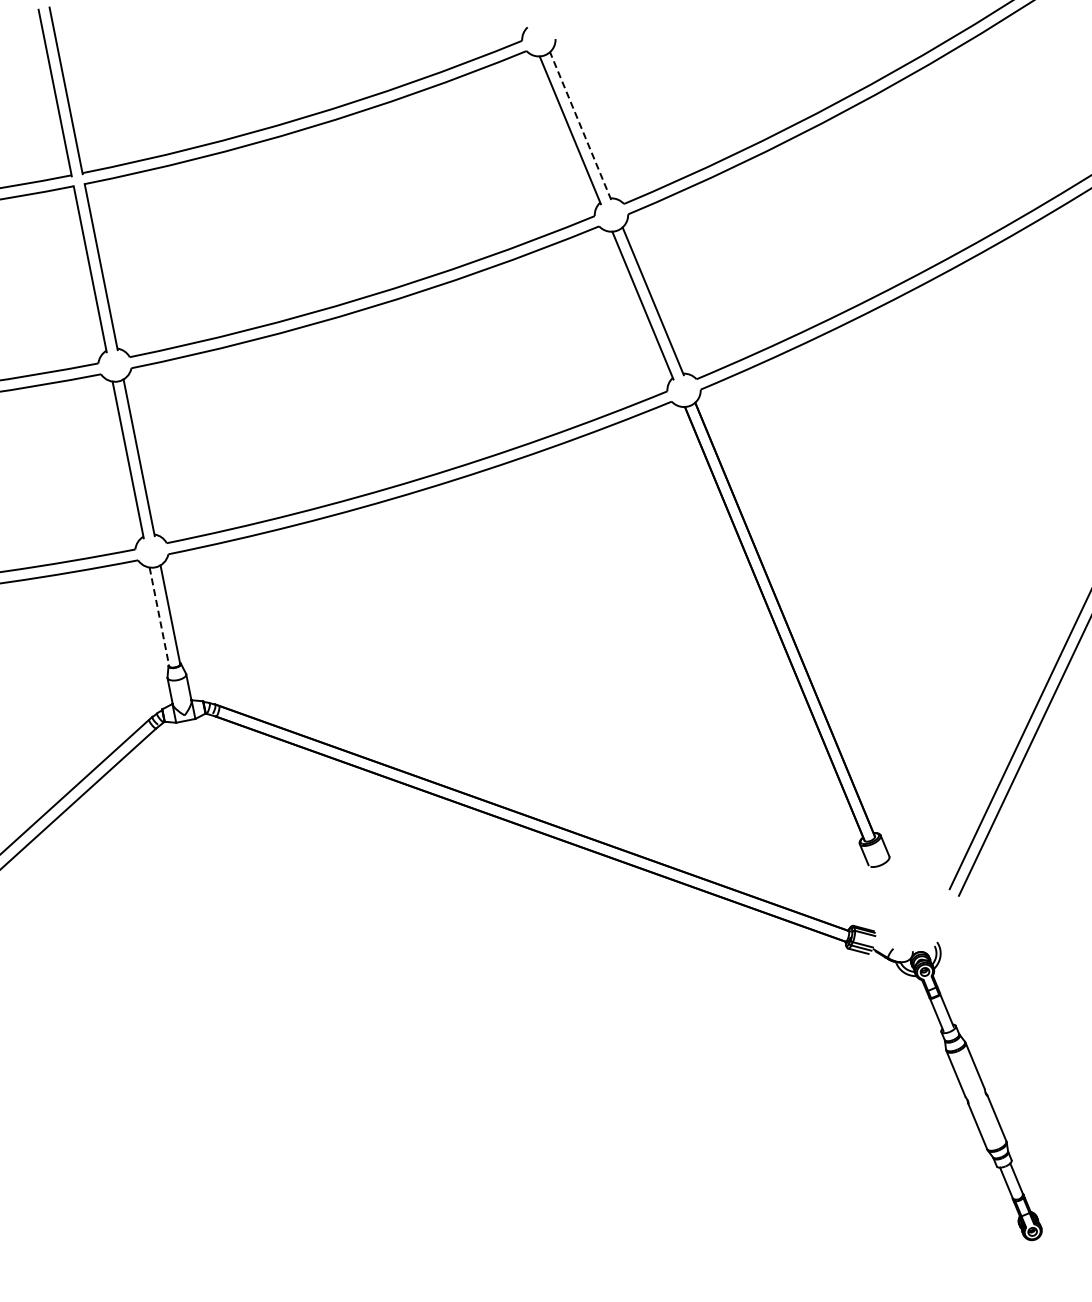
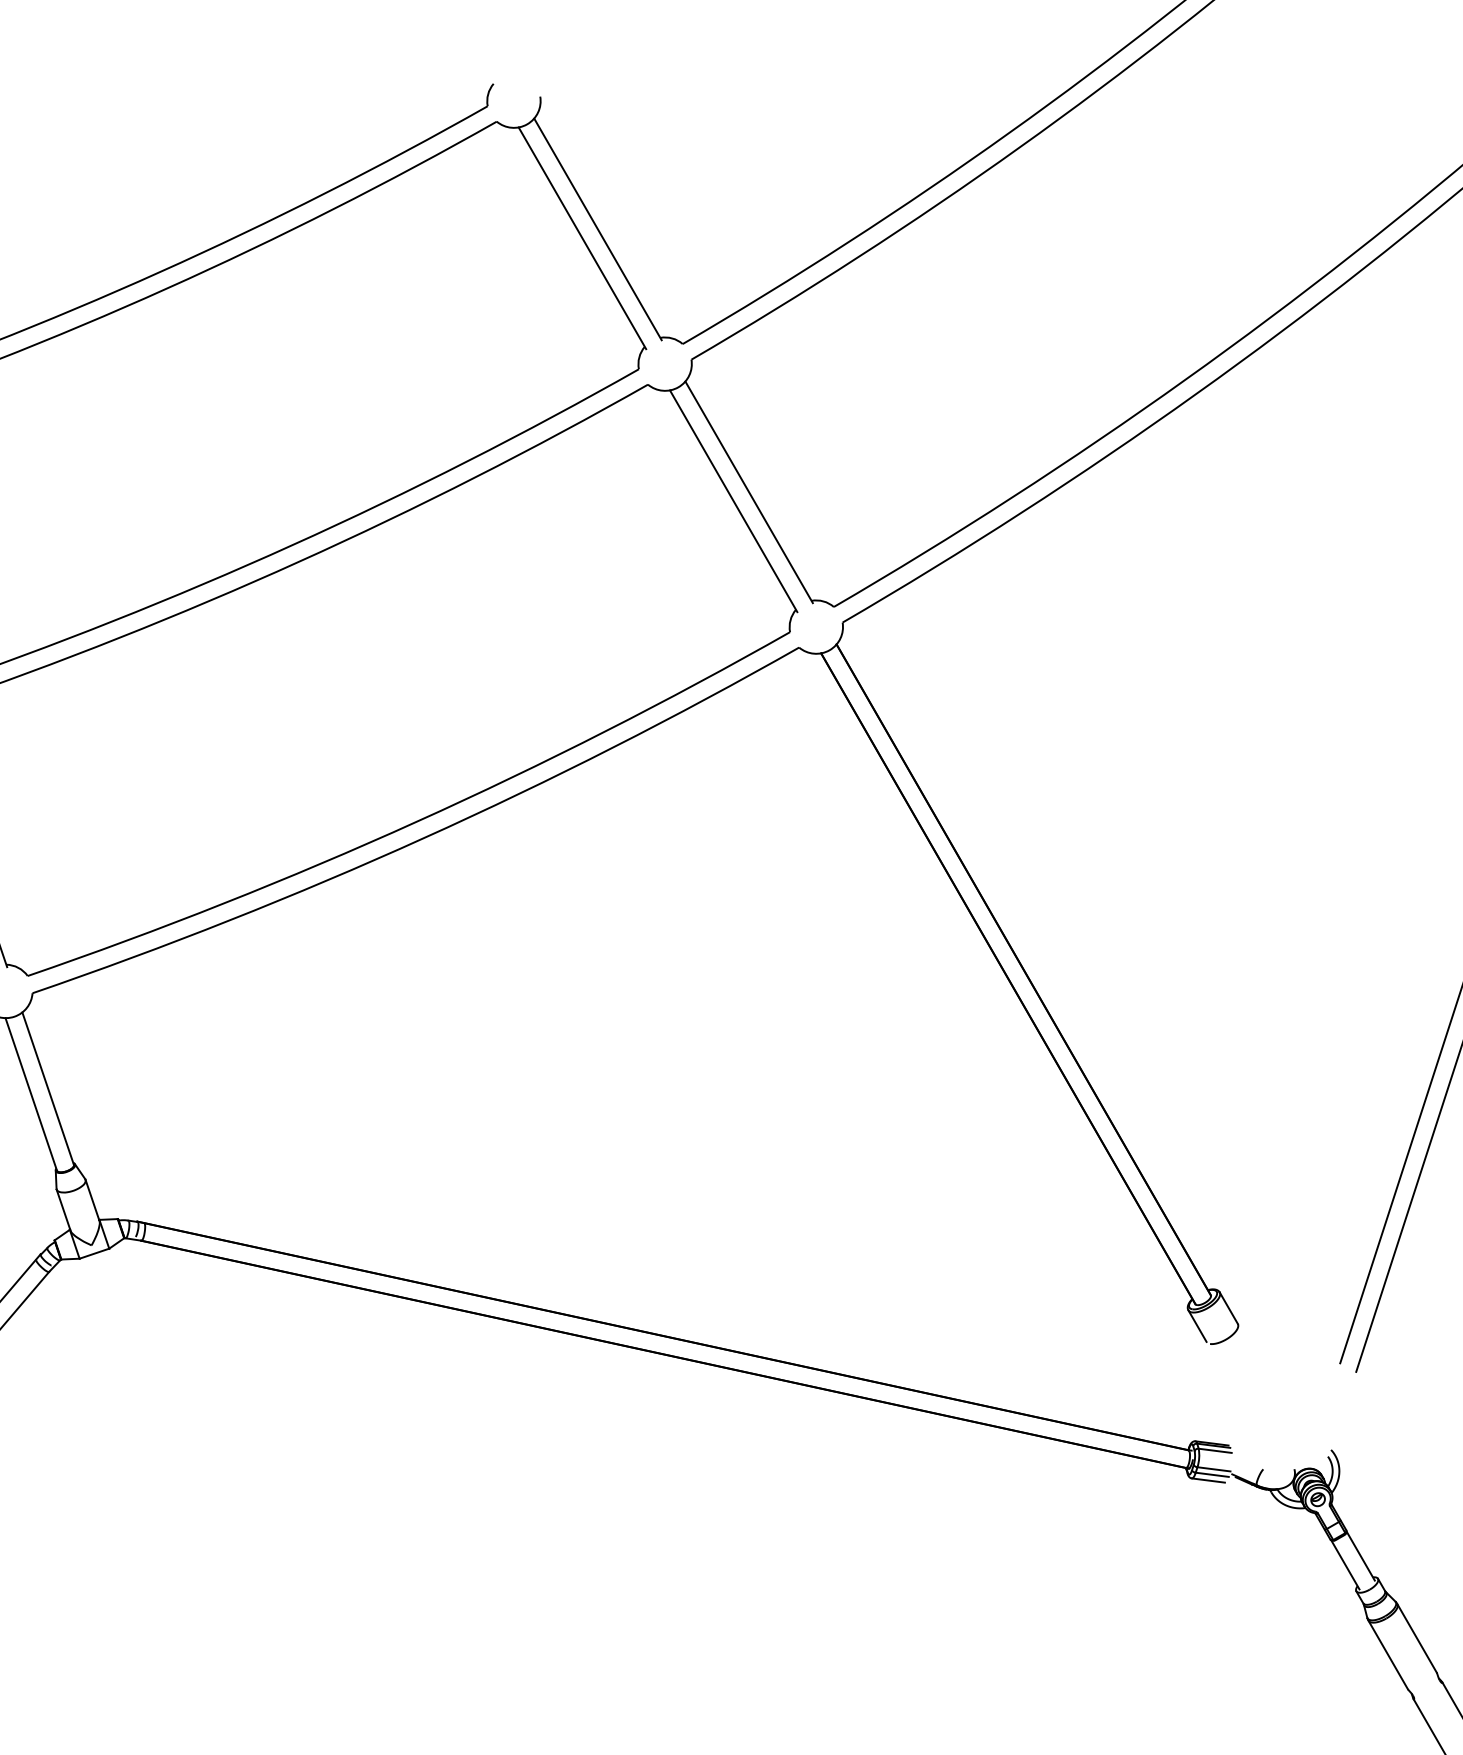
line: (580, 126) -> (597, 230), dashed -> solid
line: (159, 617) -> (31, 1095), dashed -> solid

